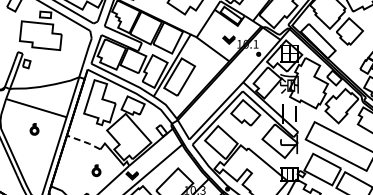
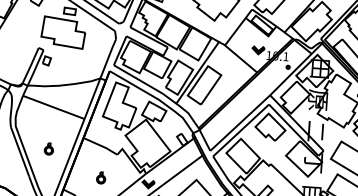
part: (34, 129) -> (48, 149), moved
line: (84, 142) -> (101, 146), dashed -> solid
part: (96, 170) -> (101, 177), moved

